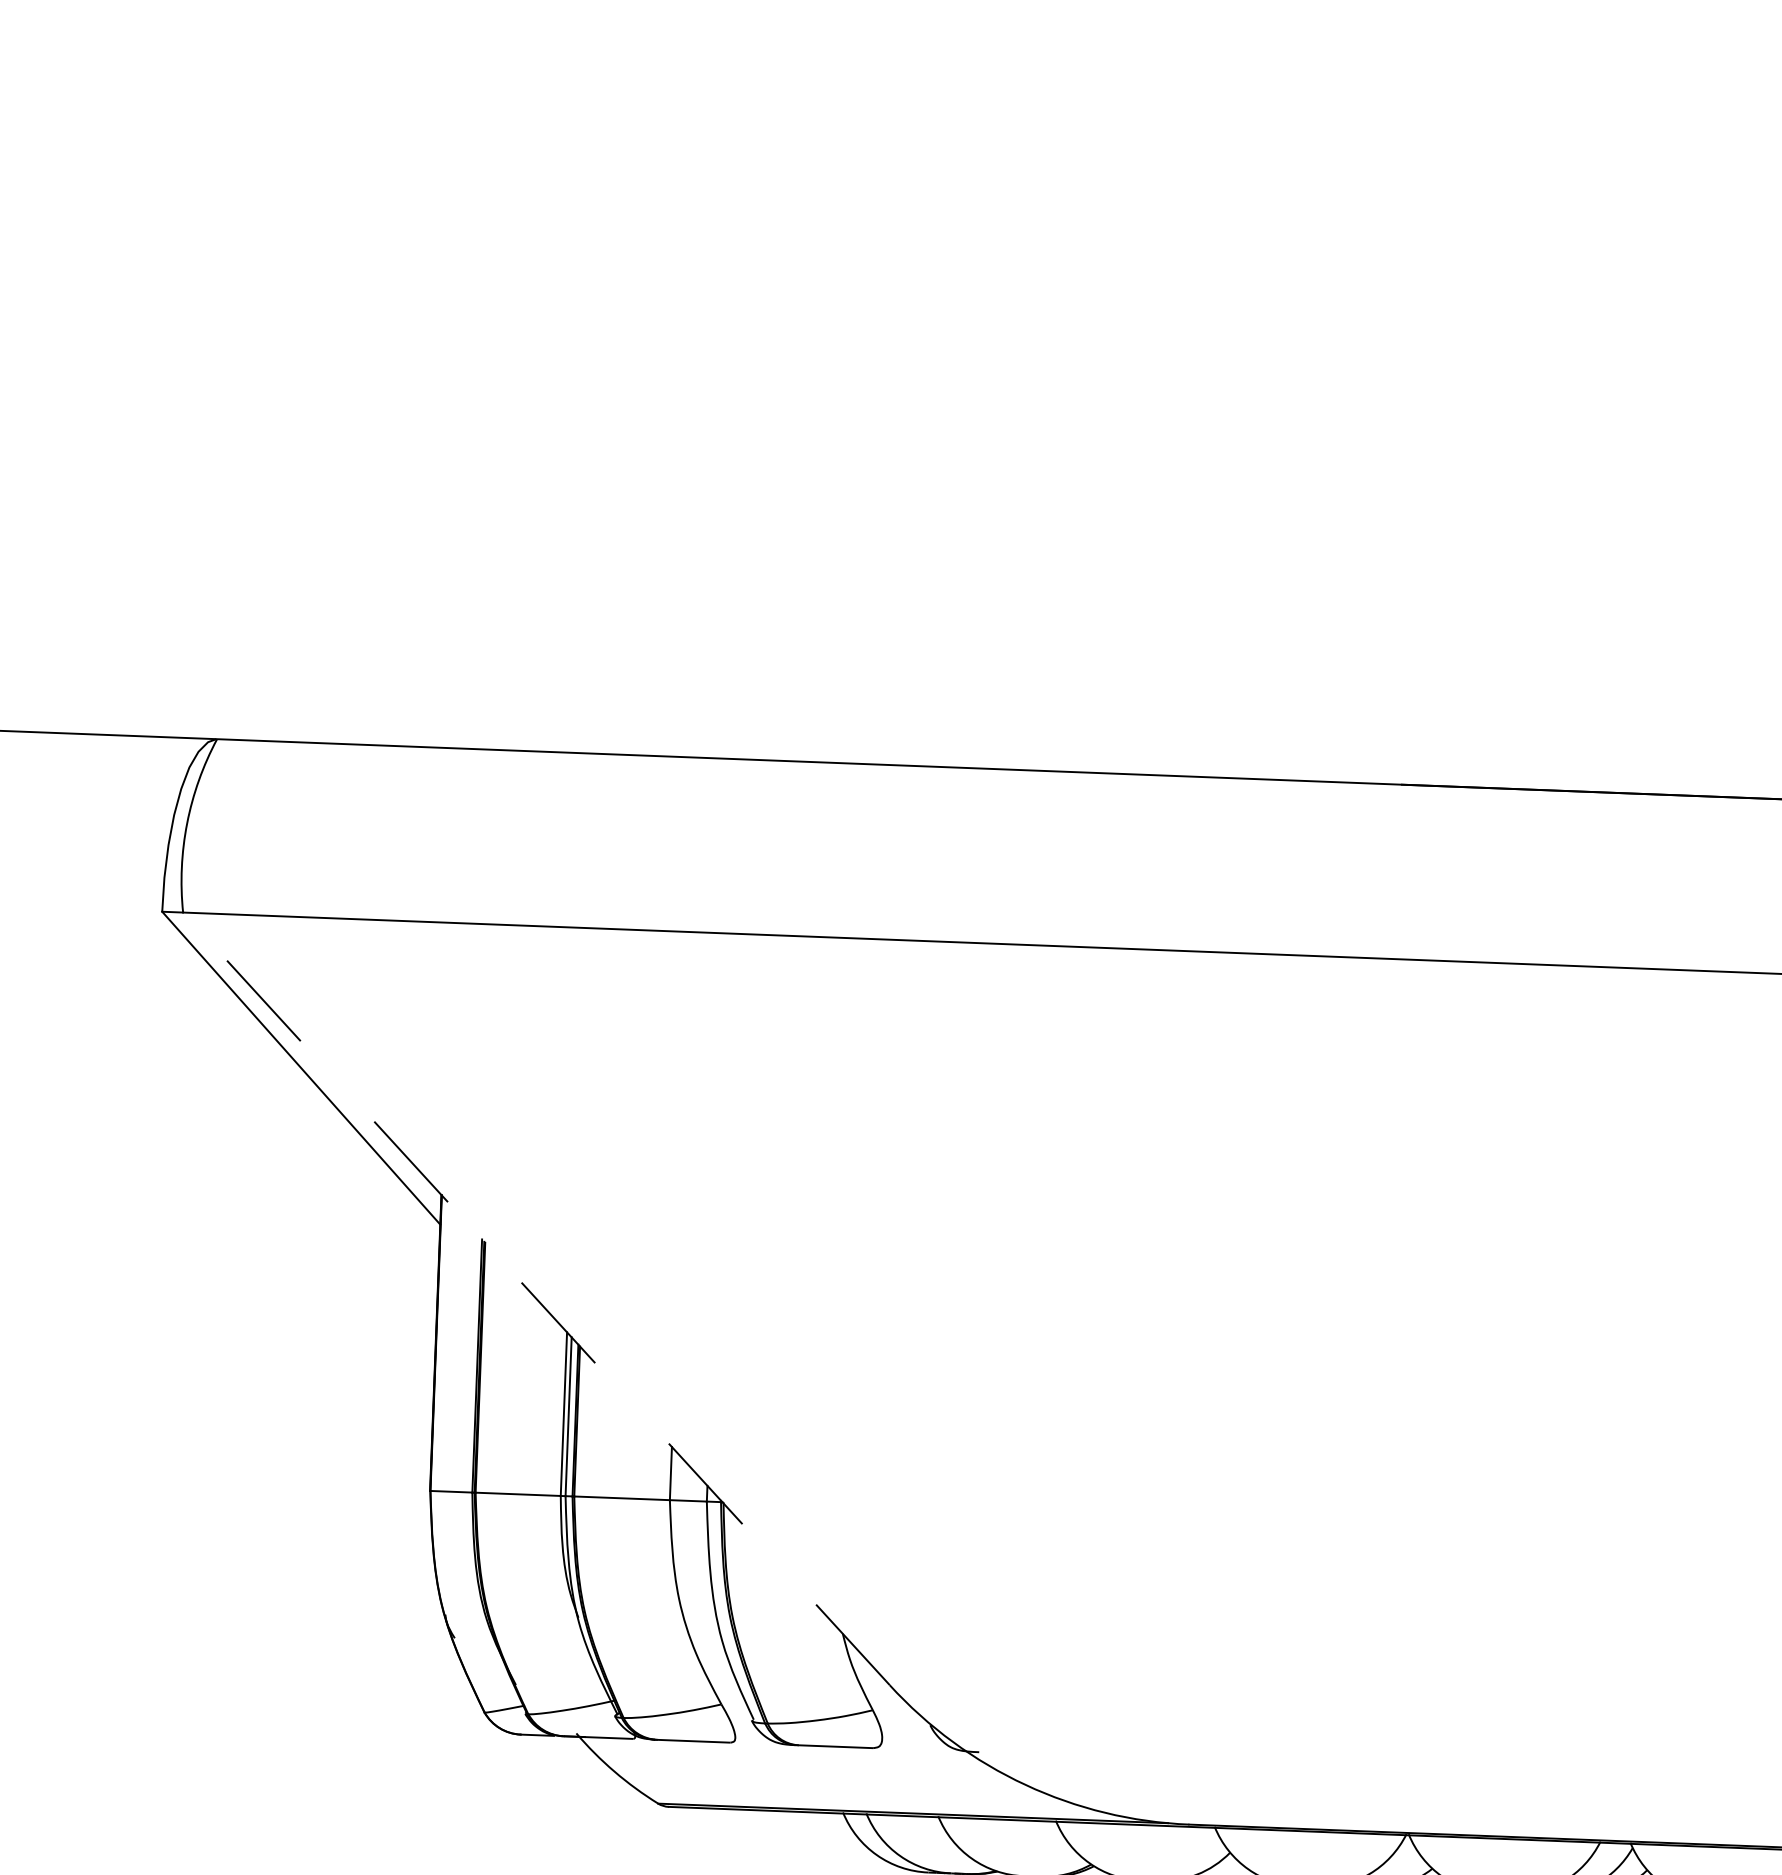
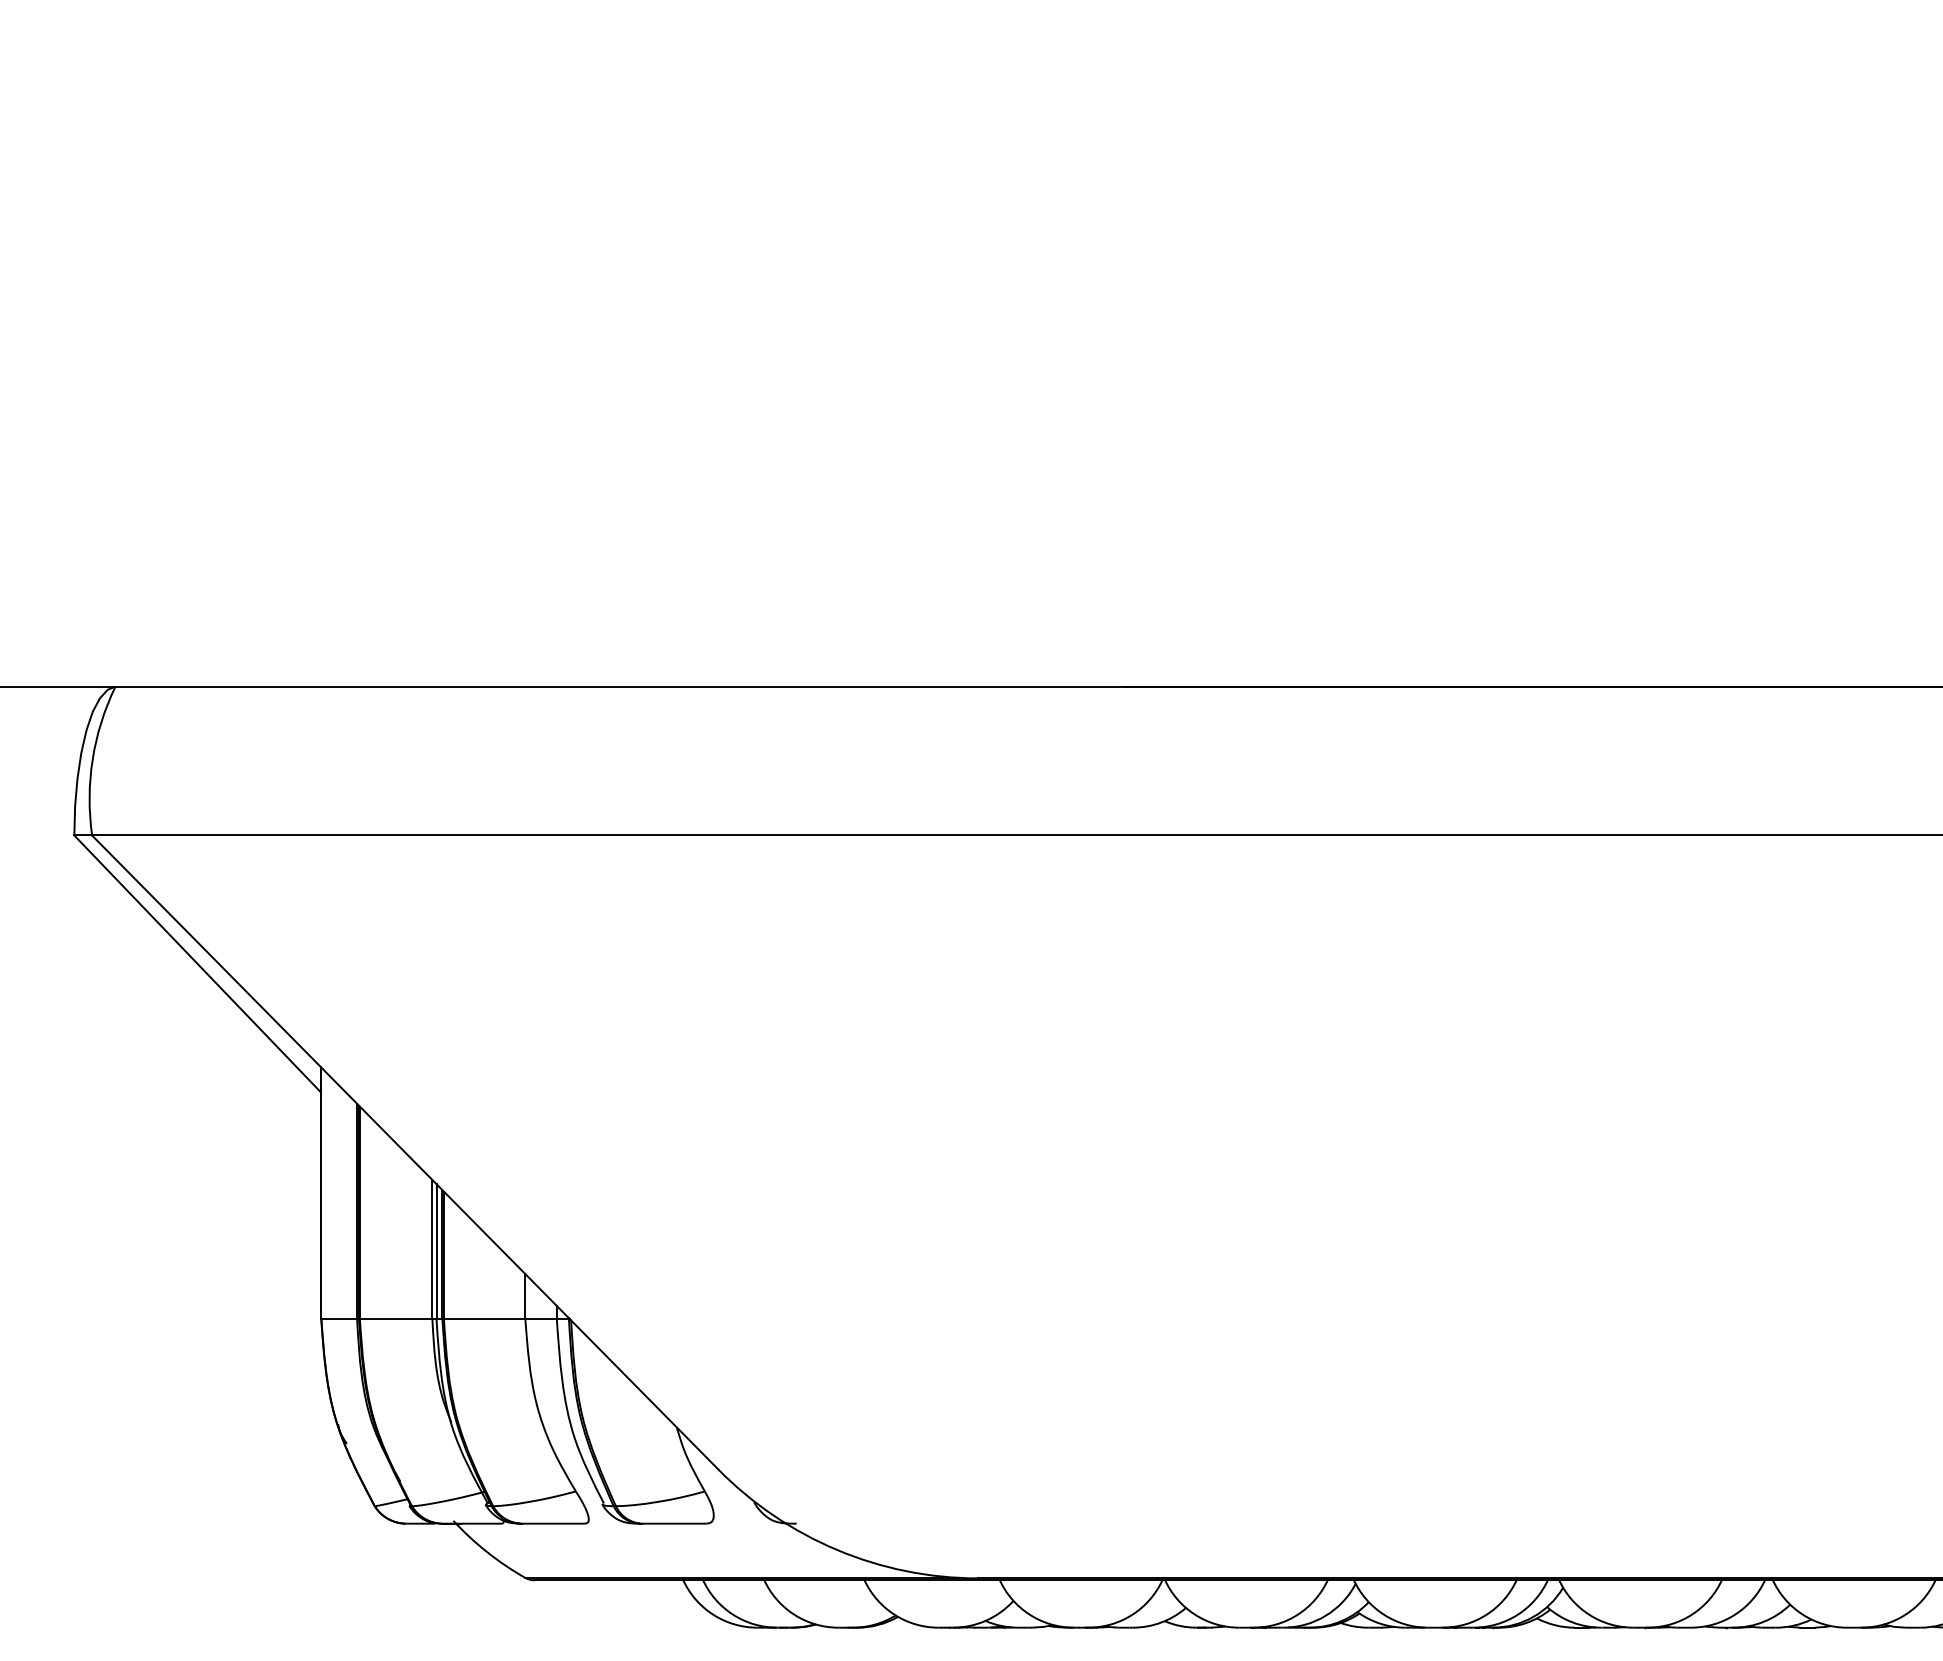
line: (536, 1298) -> (405, 1152), dashed -> solid

